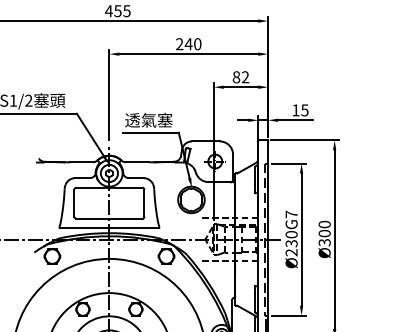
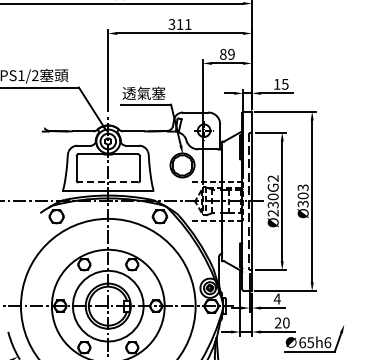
text: (188, 44) -> (179, 24), 240 -> 311
text: (245, 77) -> (231, 54), 82 -> 89
text: (290, 214) -> (272, 178), Ø230G7 -> Ø230G2
line: (109, 218) -> (108, 182), solid -> dashed
text: (325, 224) -> (303, 187), Ø300 -> Ø303

